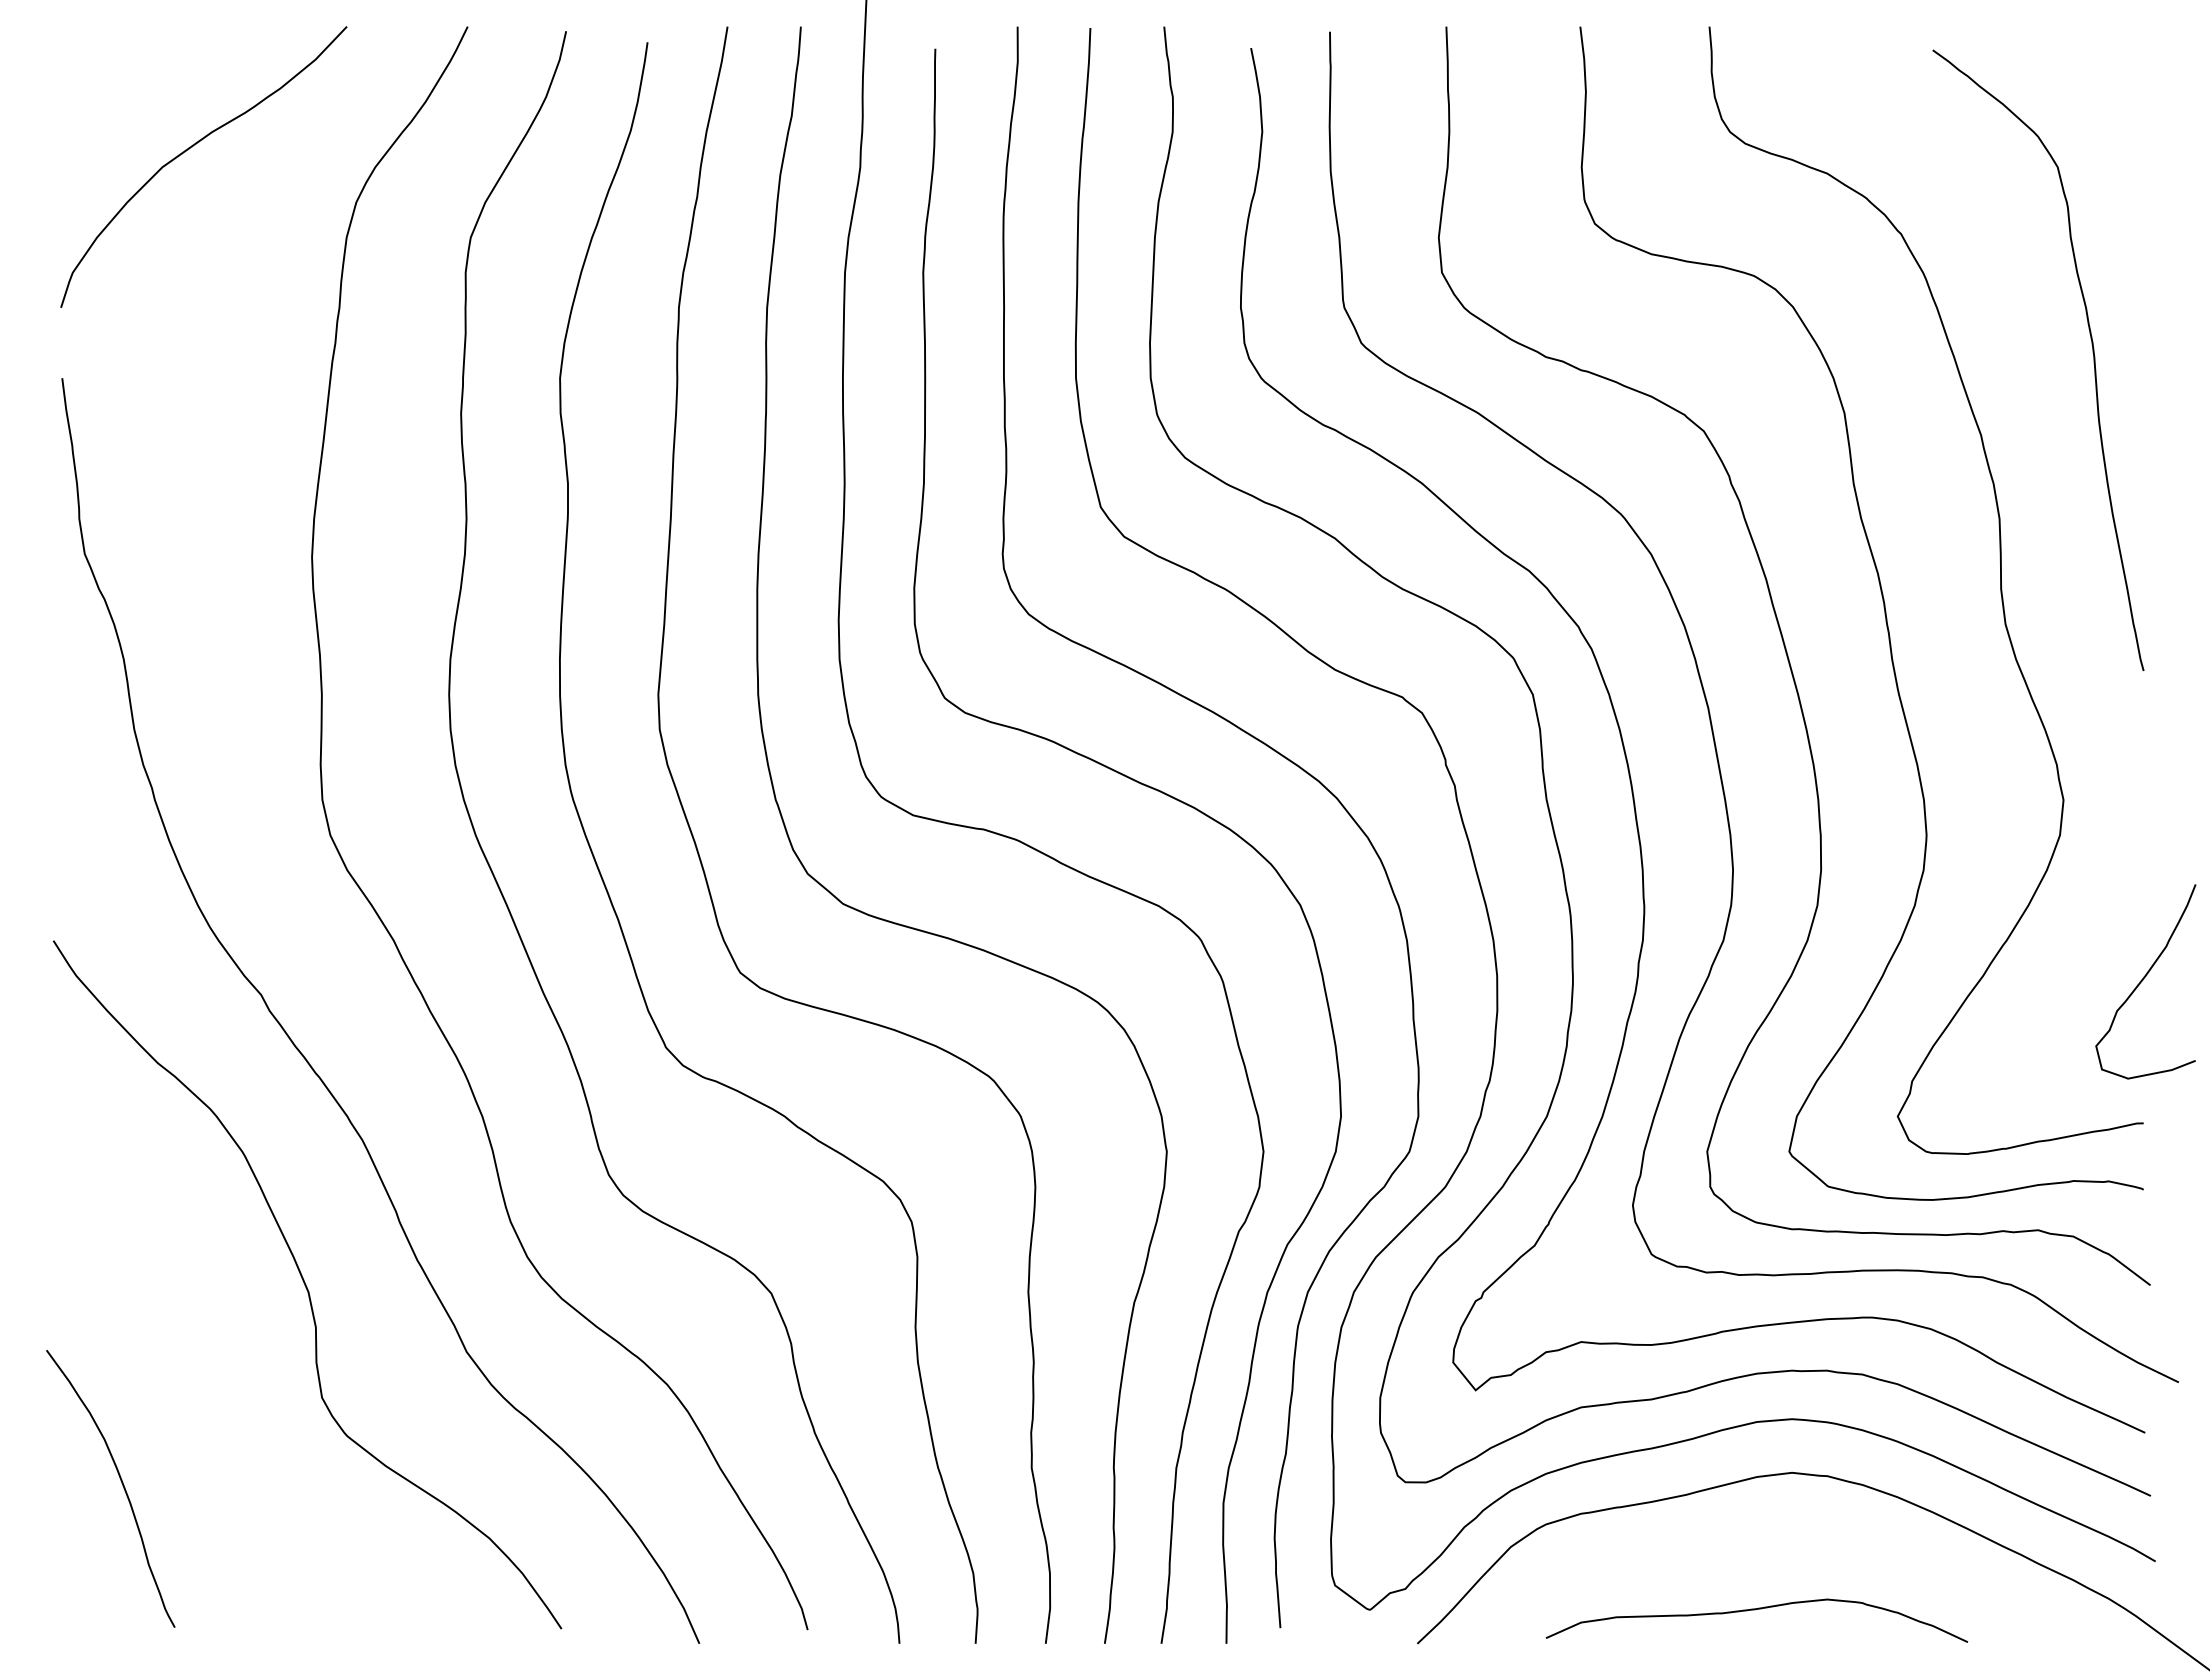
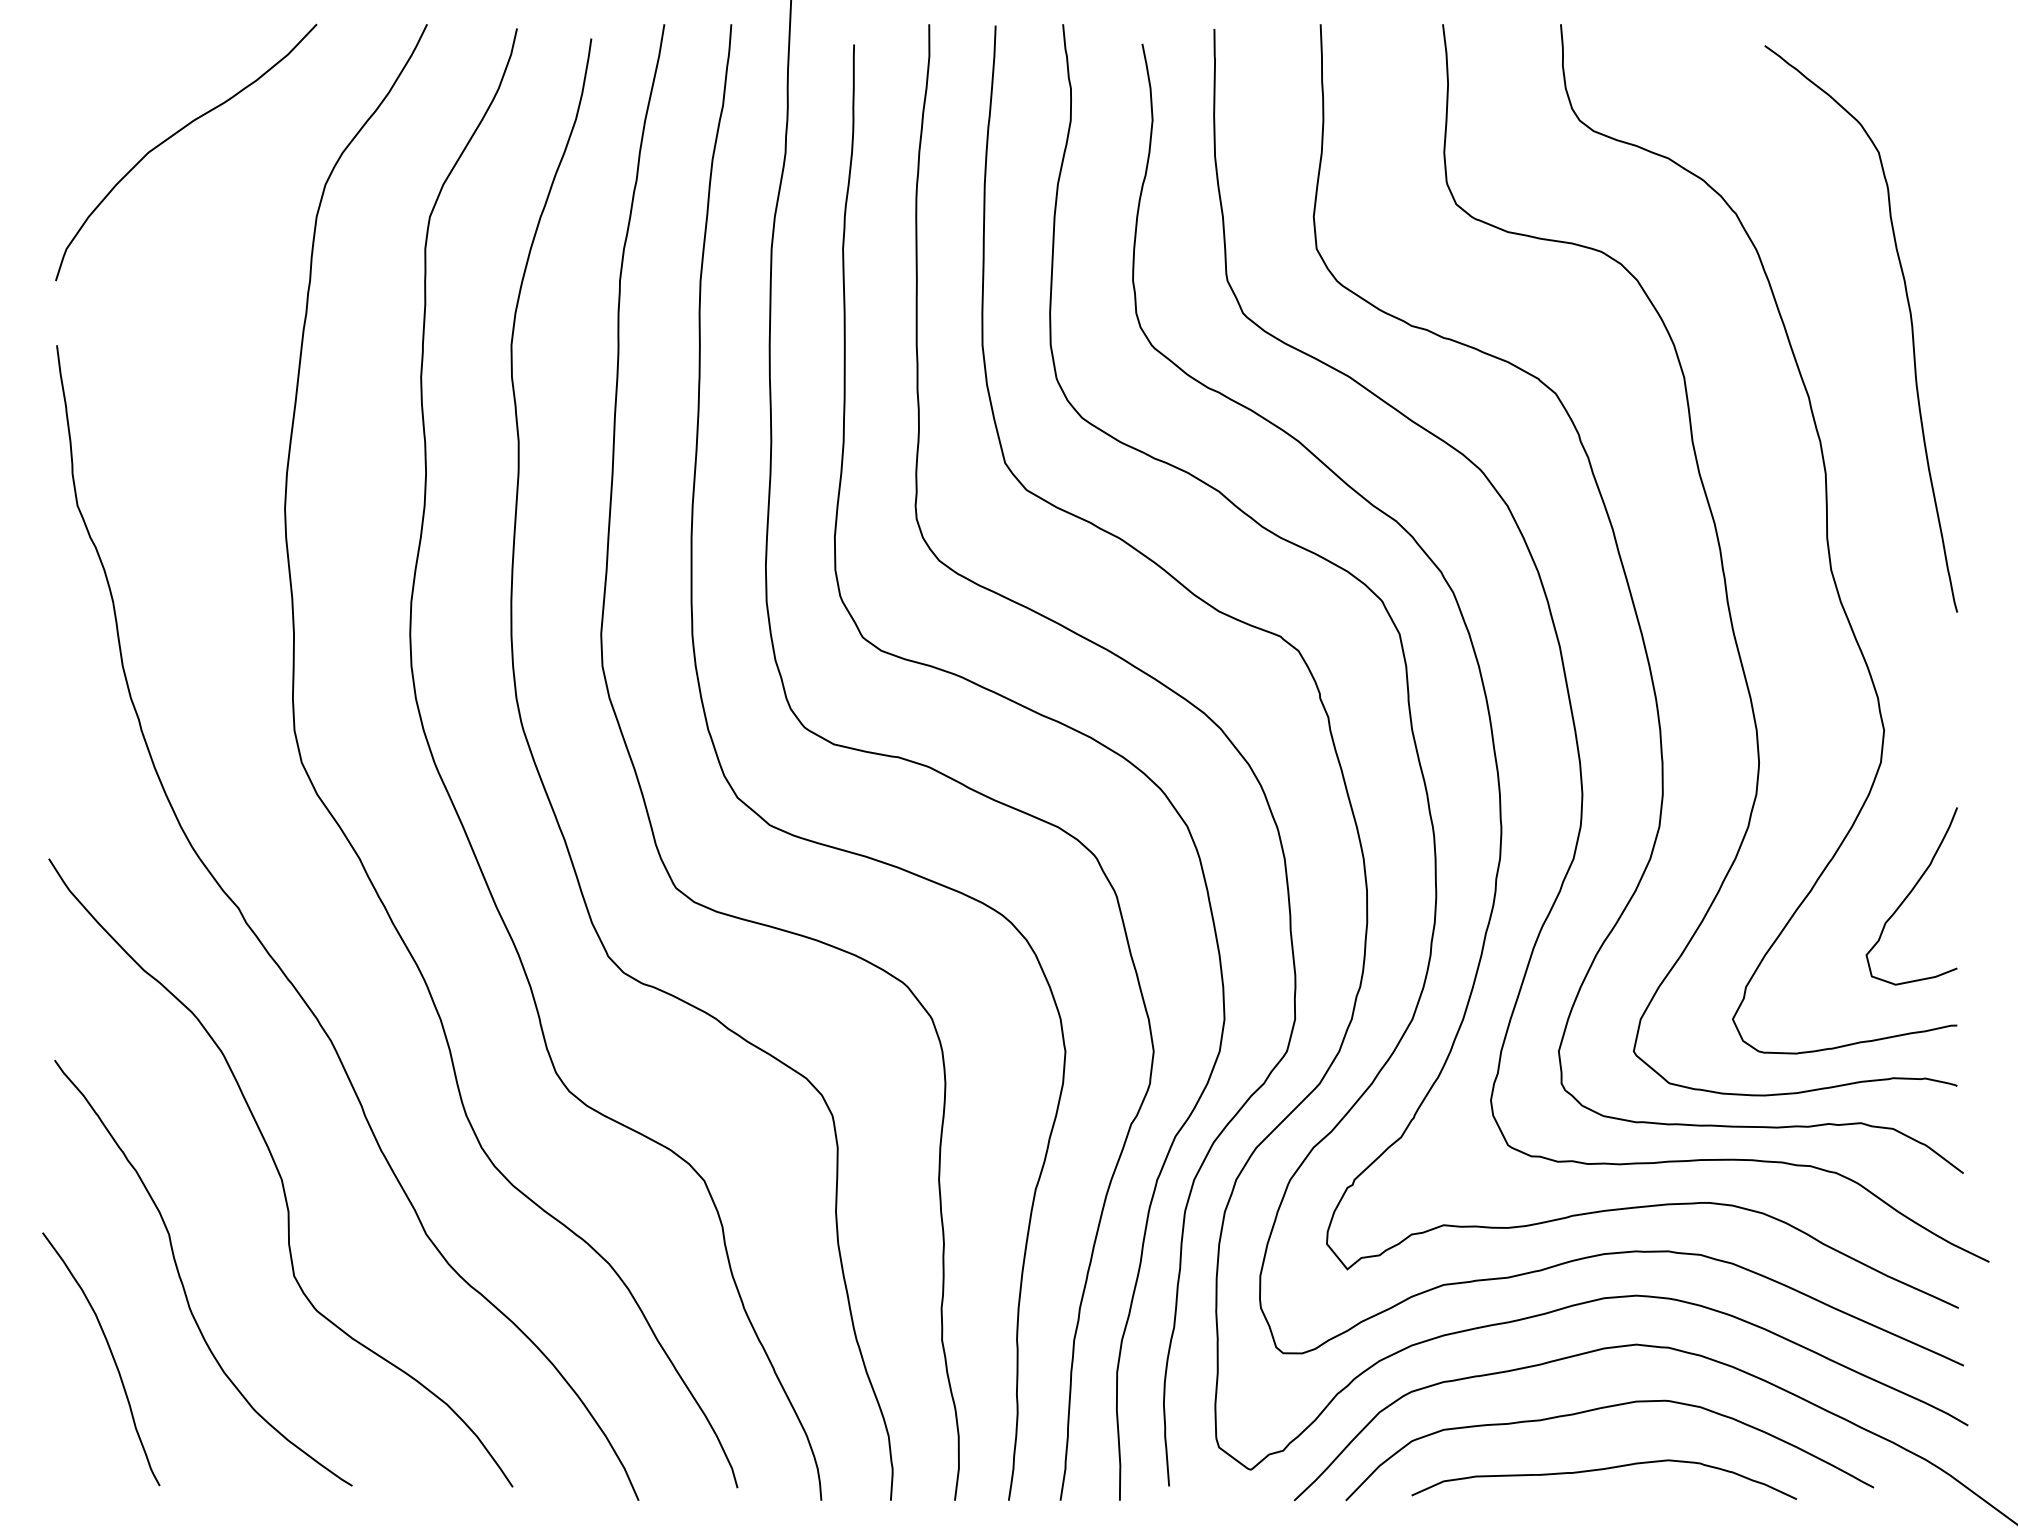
curve: (2143, 980) -> (1909, 895), moved
curve: (199, 1402) -> (182, 1280), added
curve: (1749, 1544) -> (1597, 1410), added

